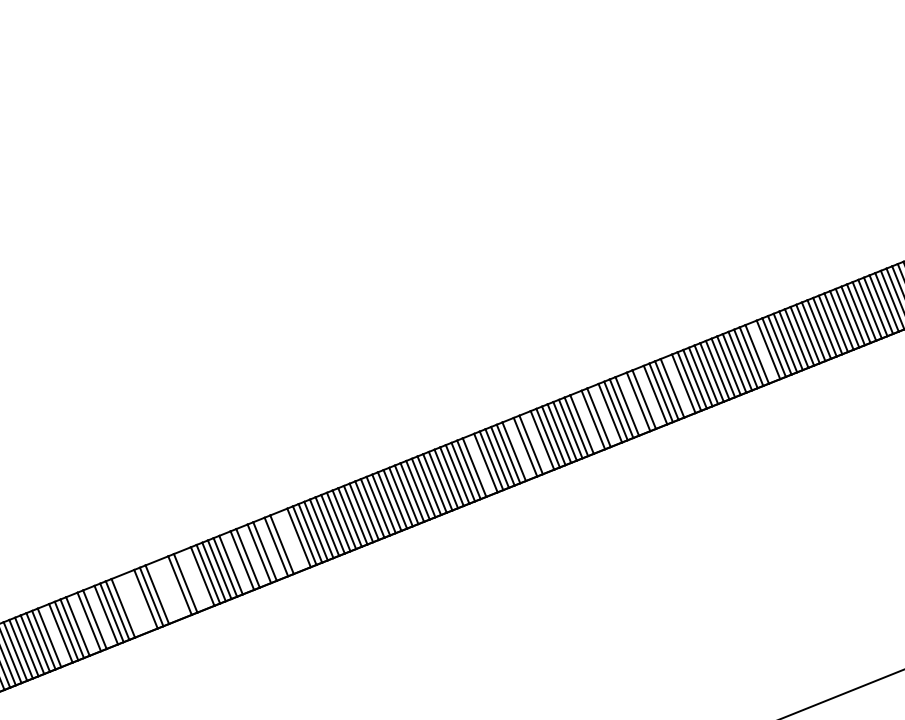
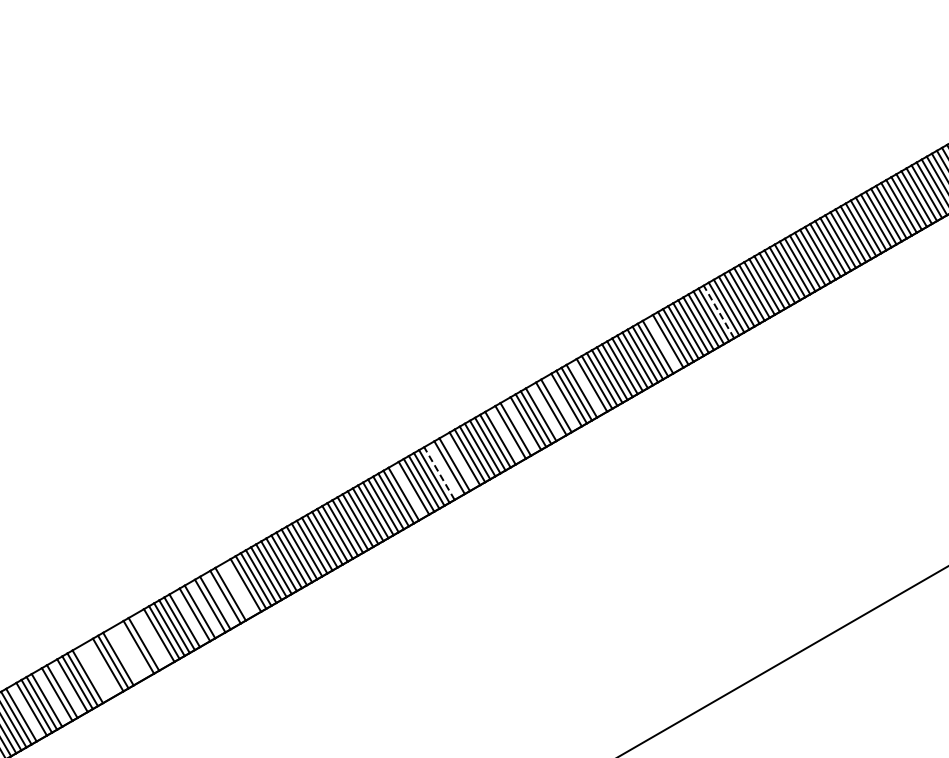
line: (824, 326) -> (718, 311), solid -> dashed
line: (514, 451) -> (439, 473), solid -> dashed

